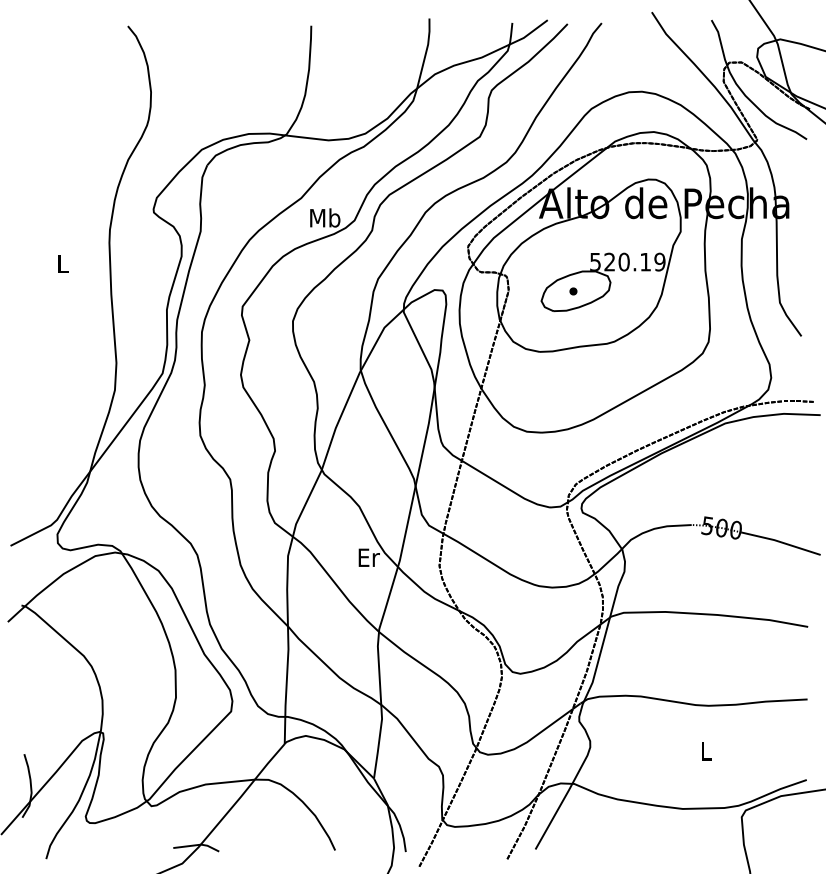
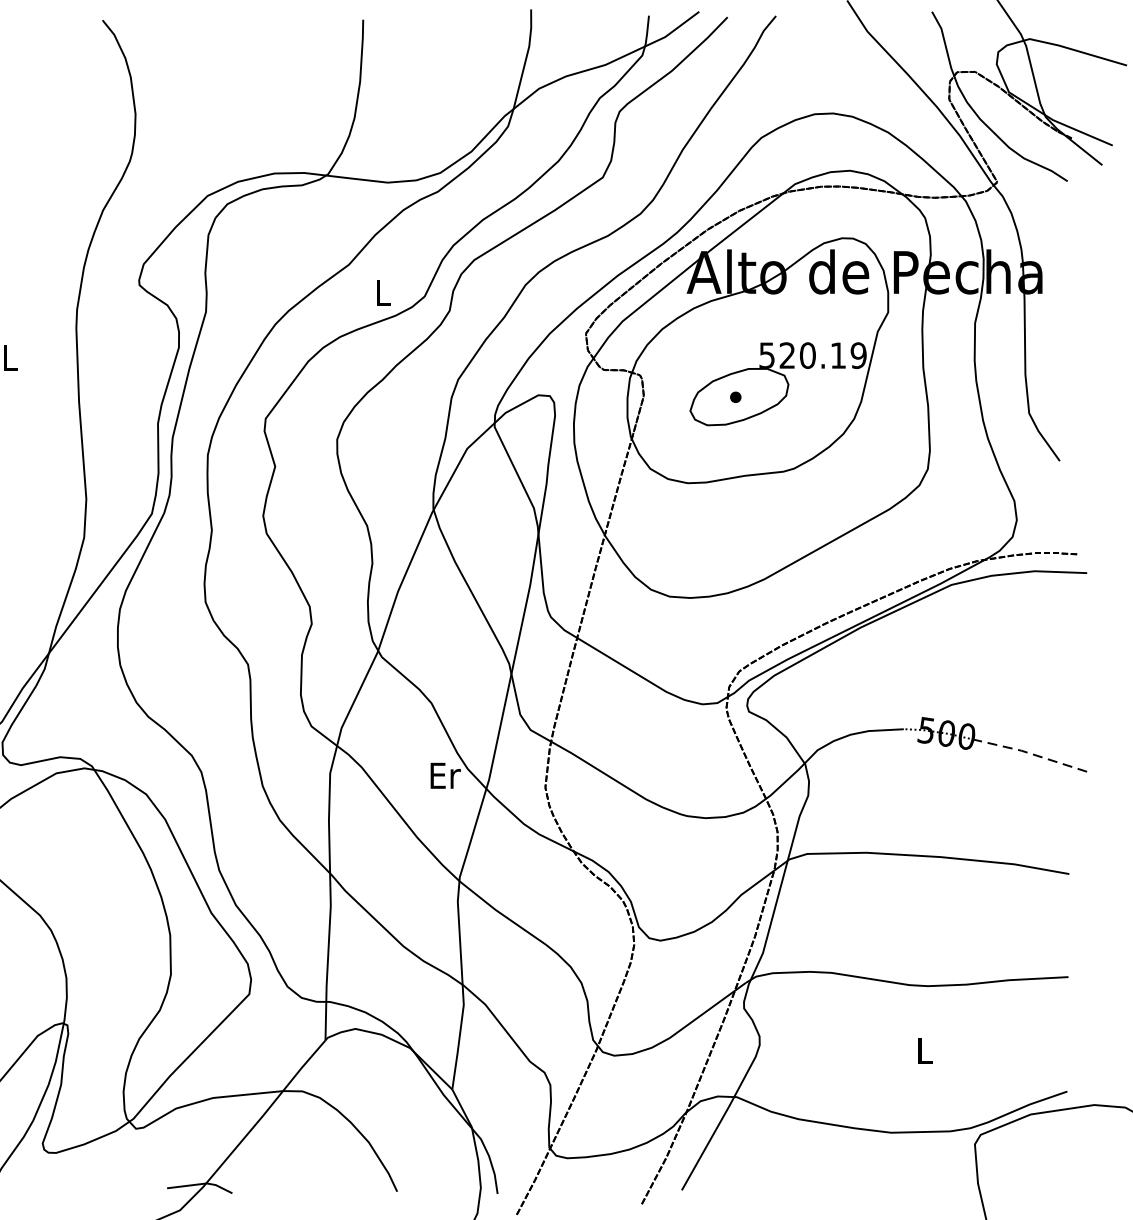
text: (325, 217) -> (383, 292), Mb -> L
line: (780, 541) -> (1030, 752), solid -> dashed

